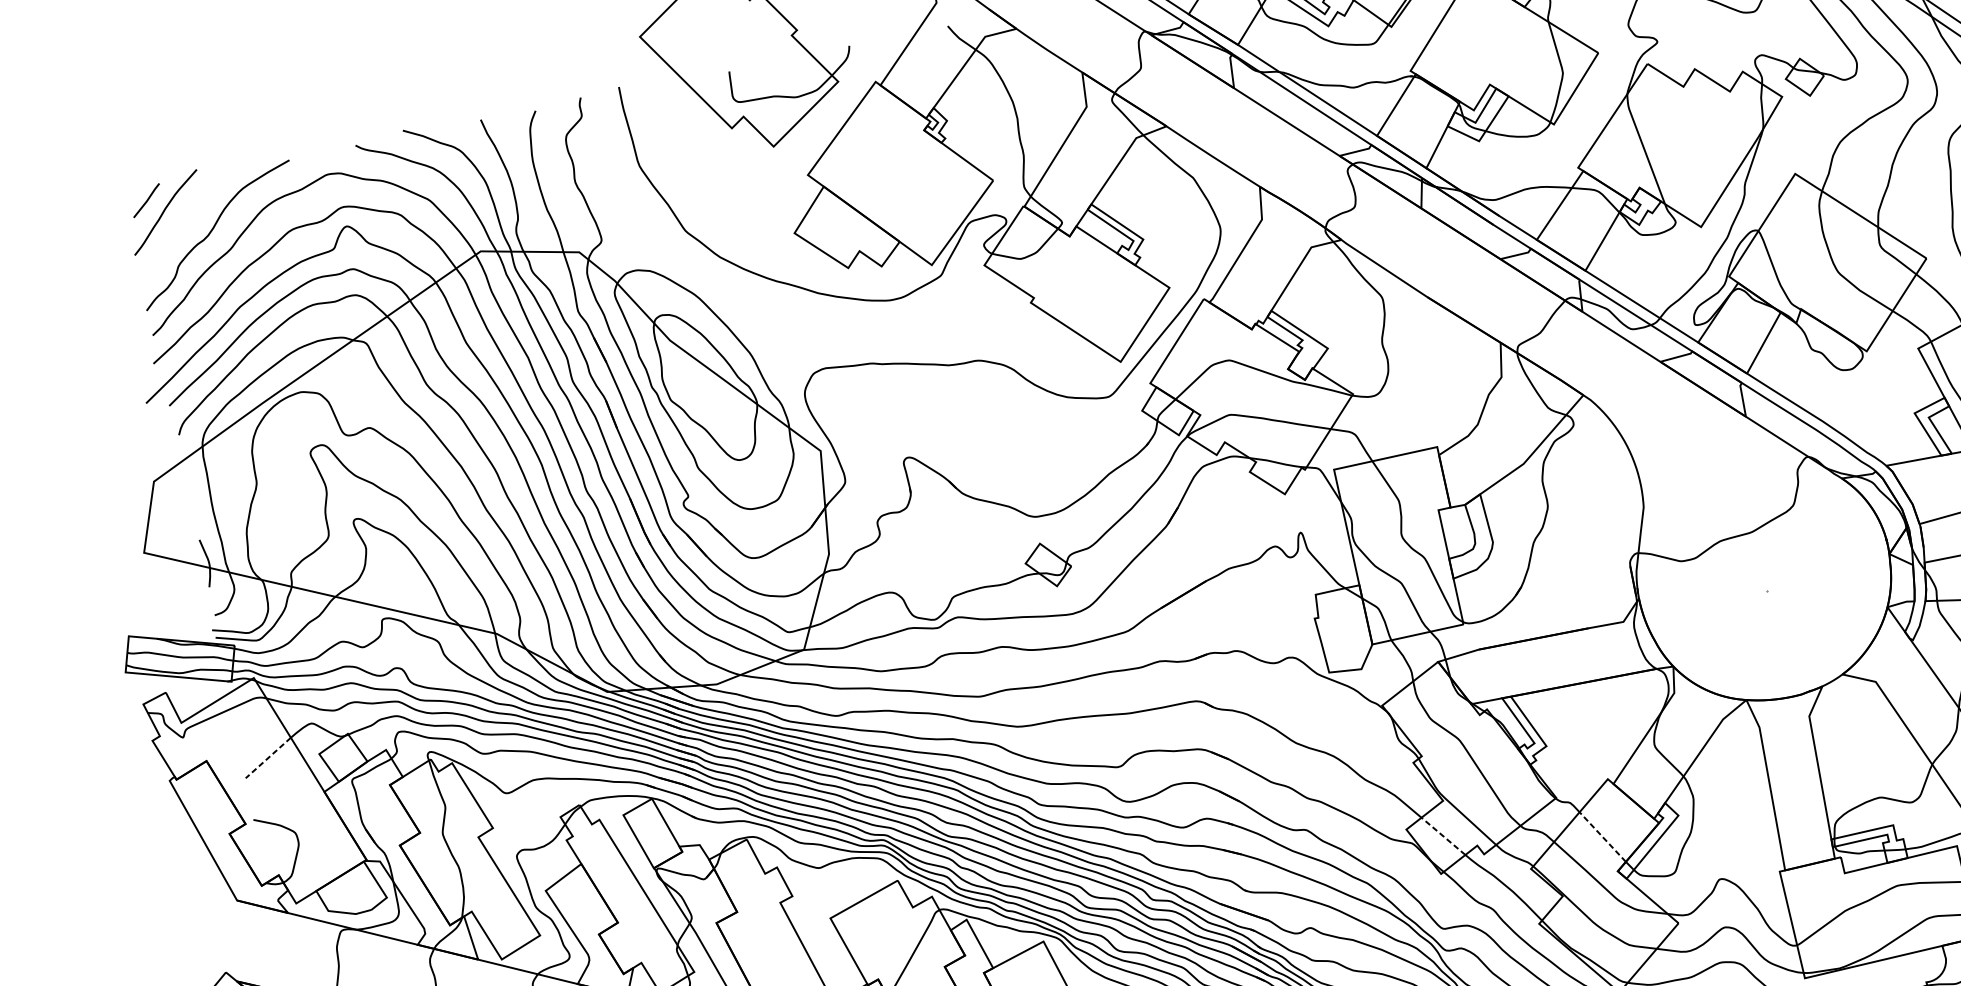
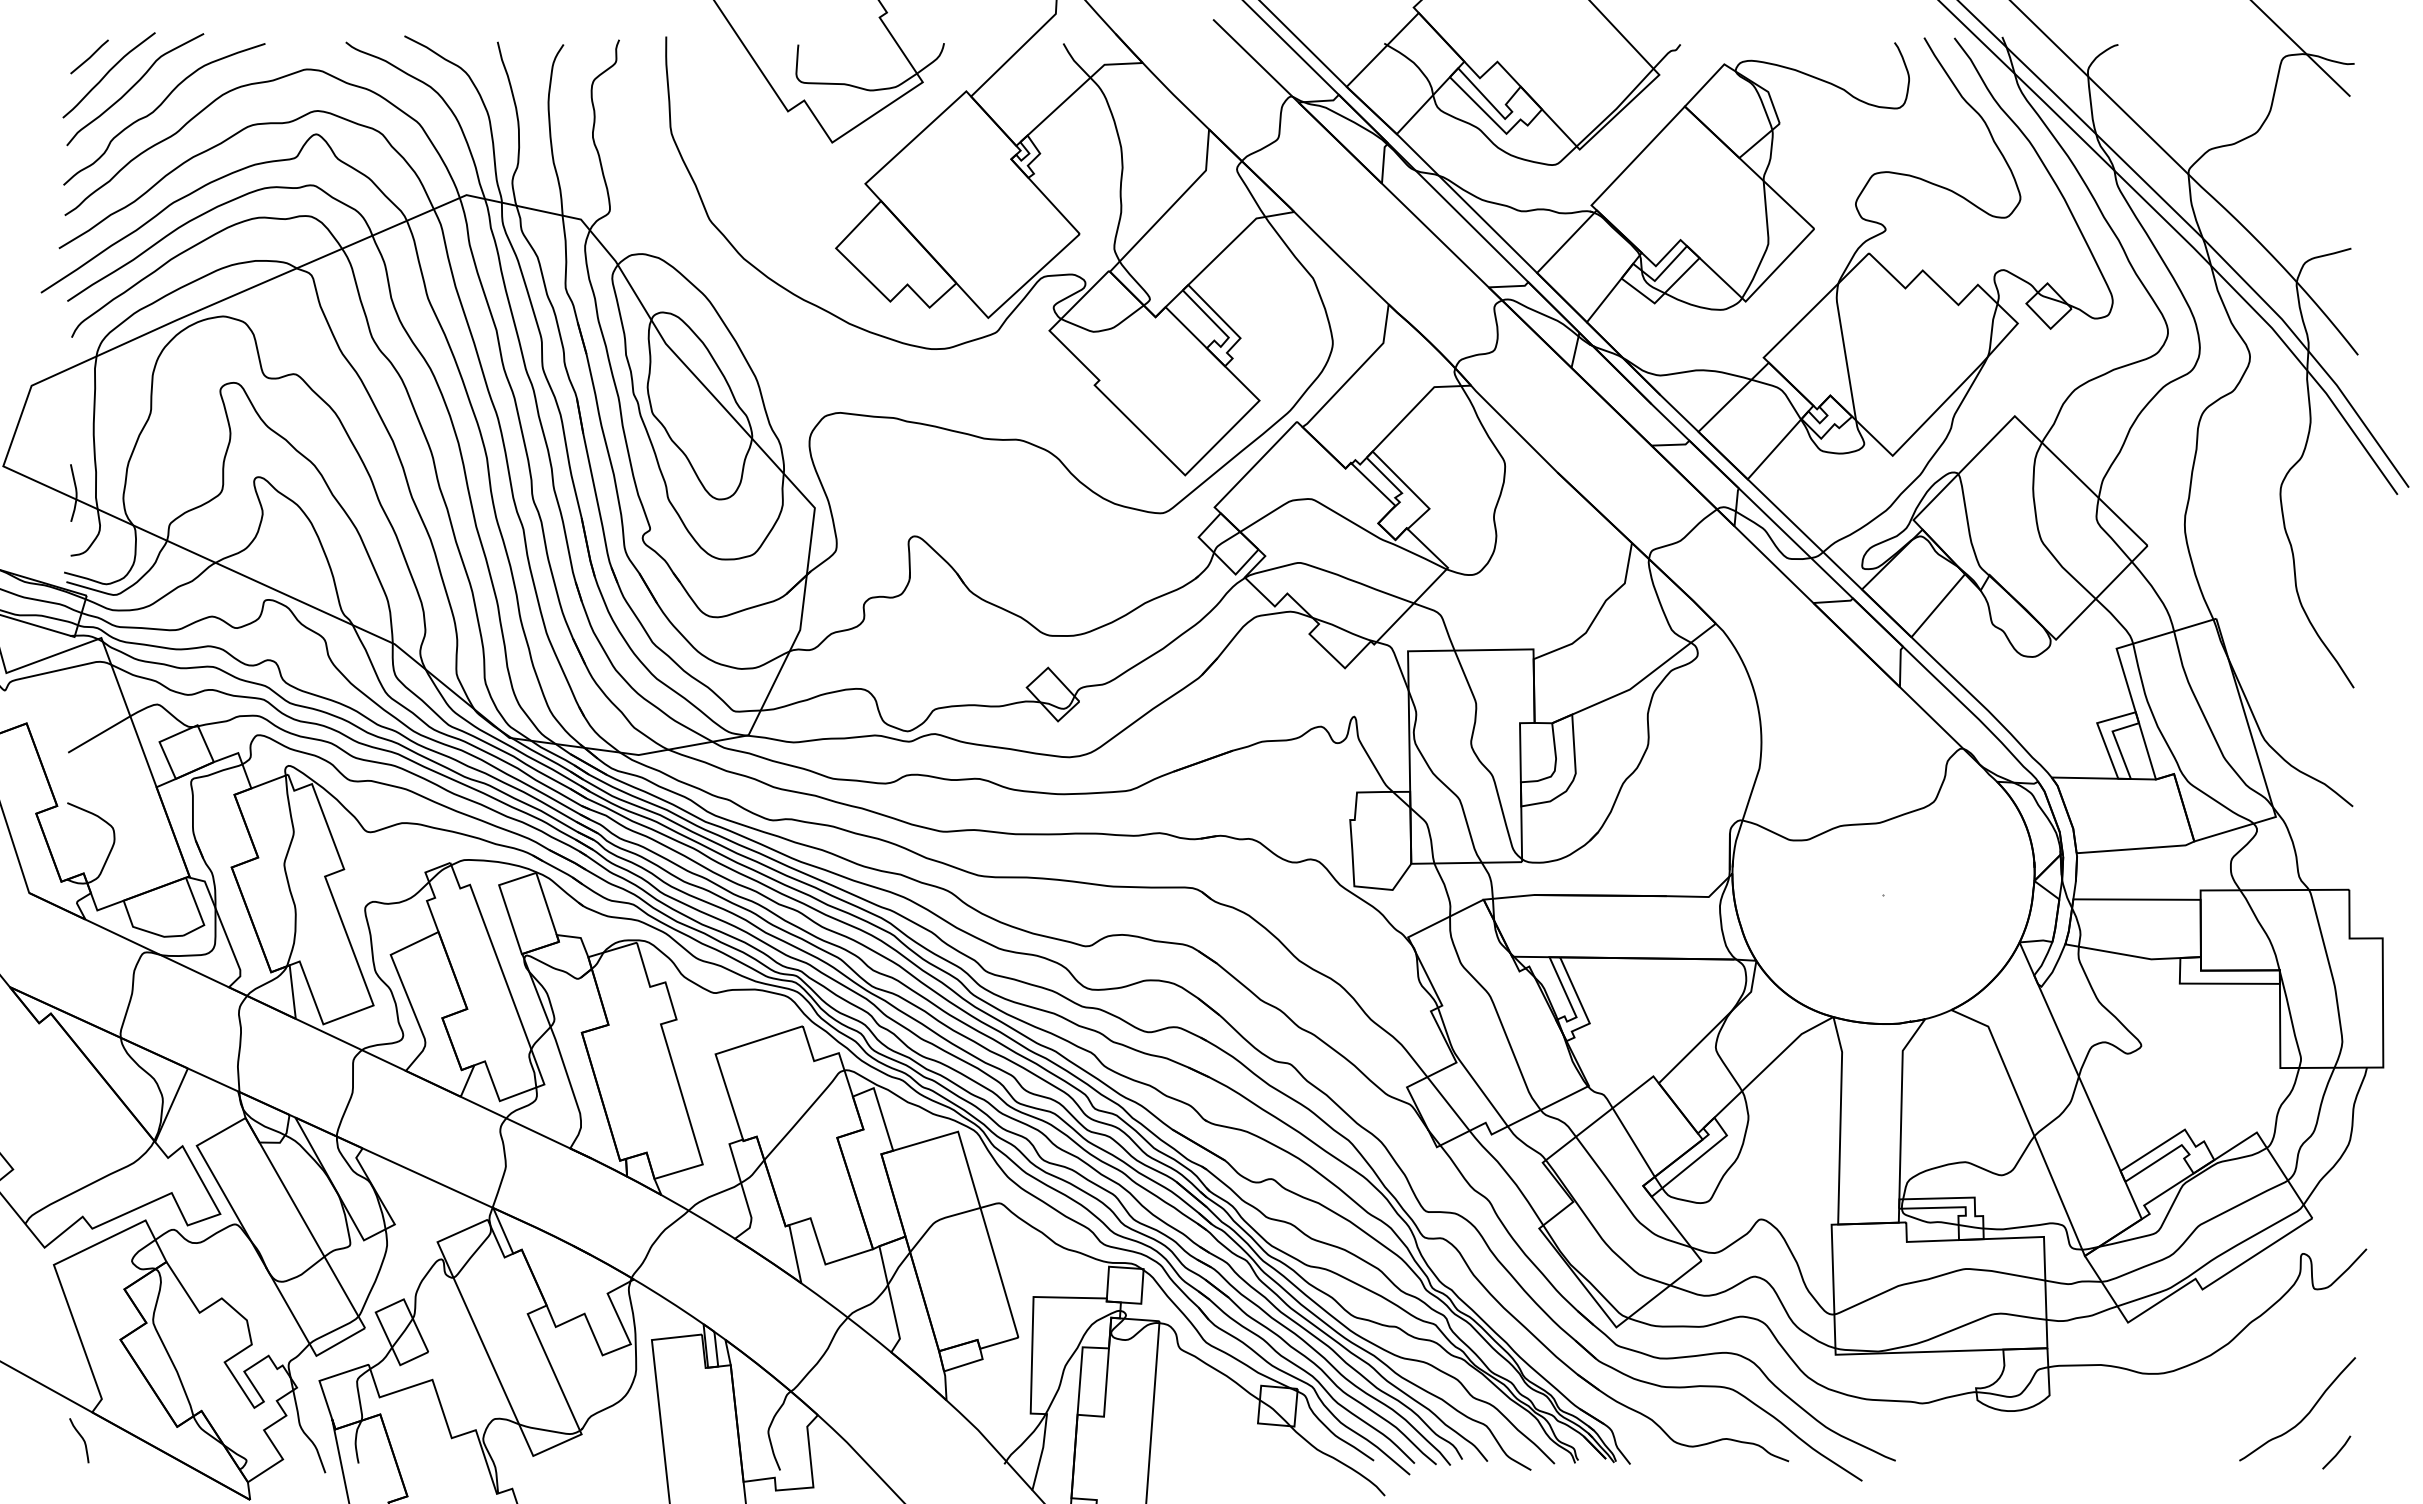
curve: (187, 218) -> (133, 87), added
line: (267, 758) -> (98, 734), dashed -> solid
line: (1443, 835) -> (1448, 1103), dashed -> solid
line: (1602, 837) -> (1633, 1142), dashed -> solid

